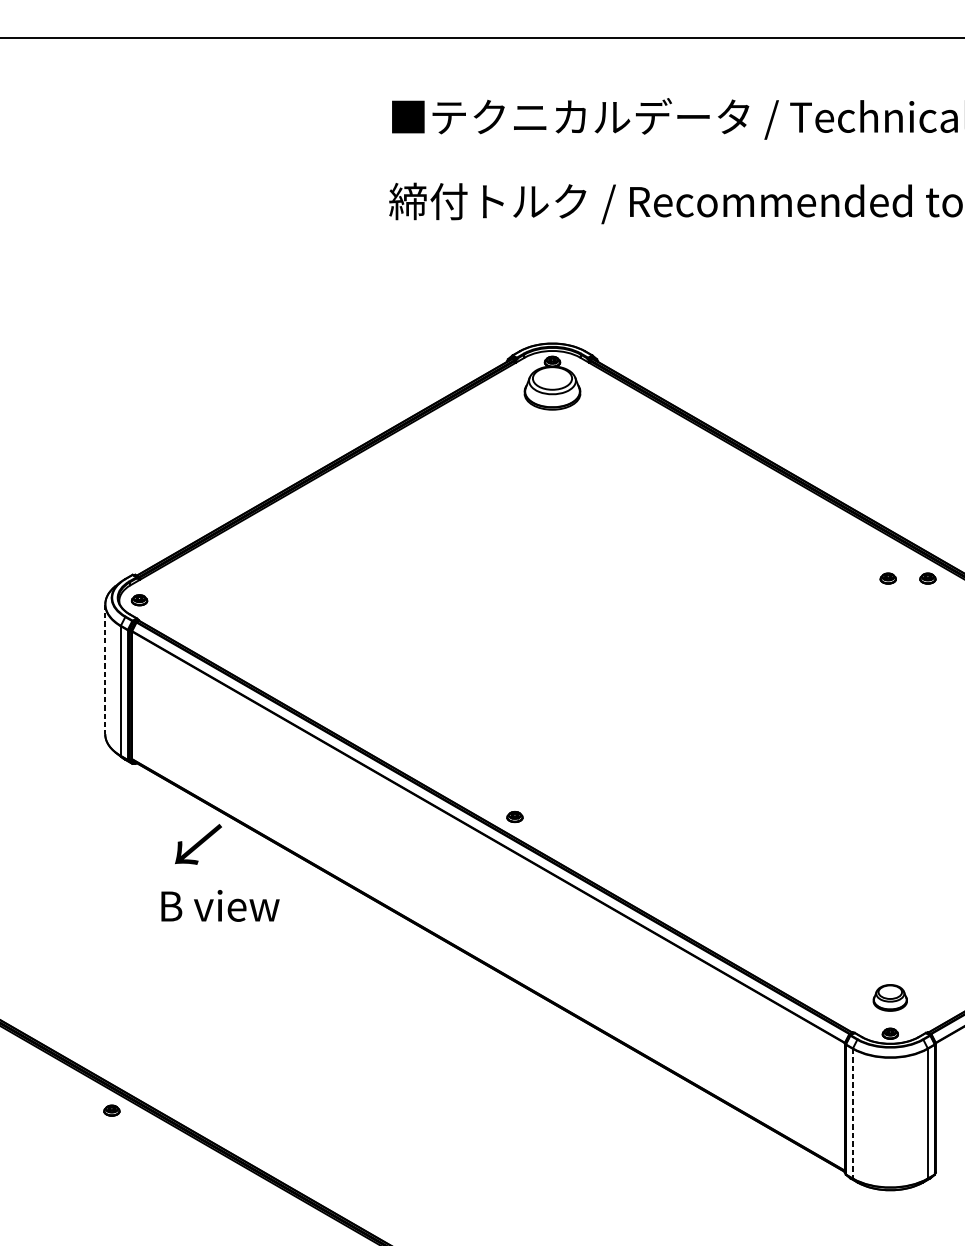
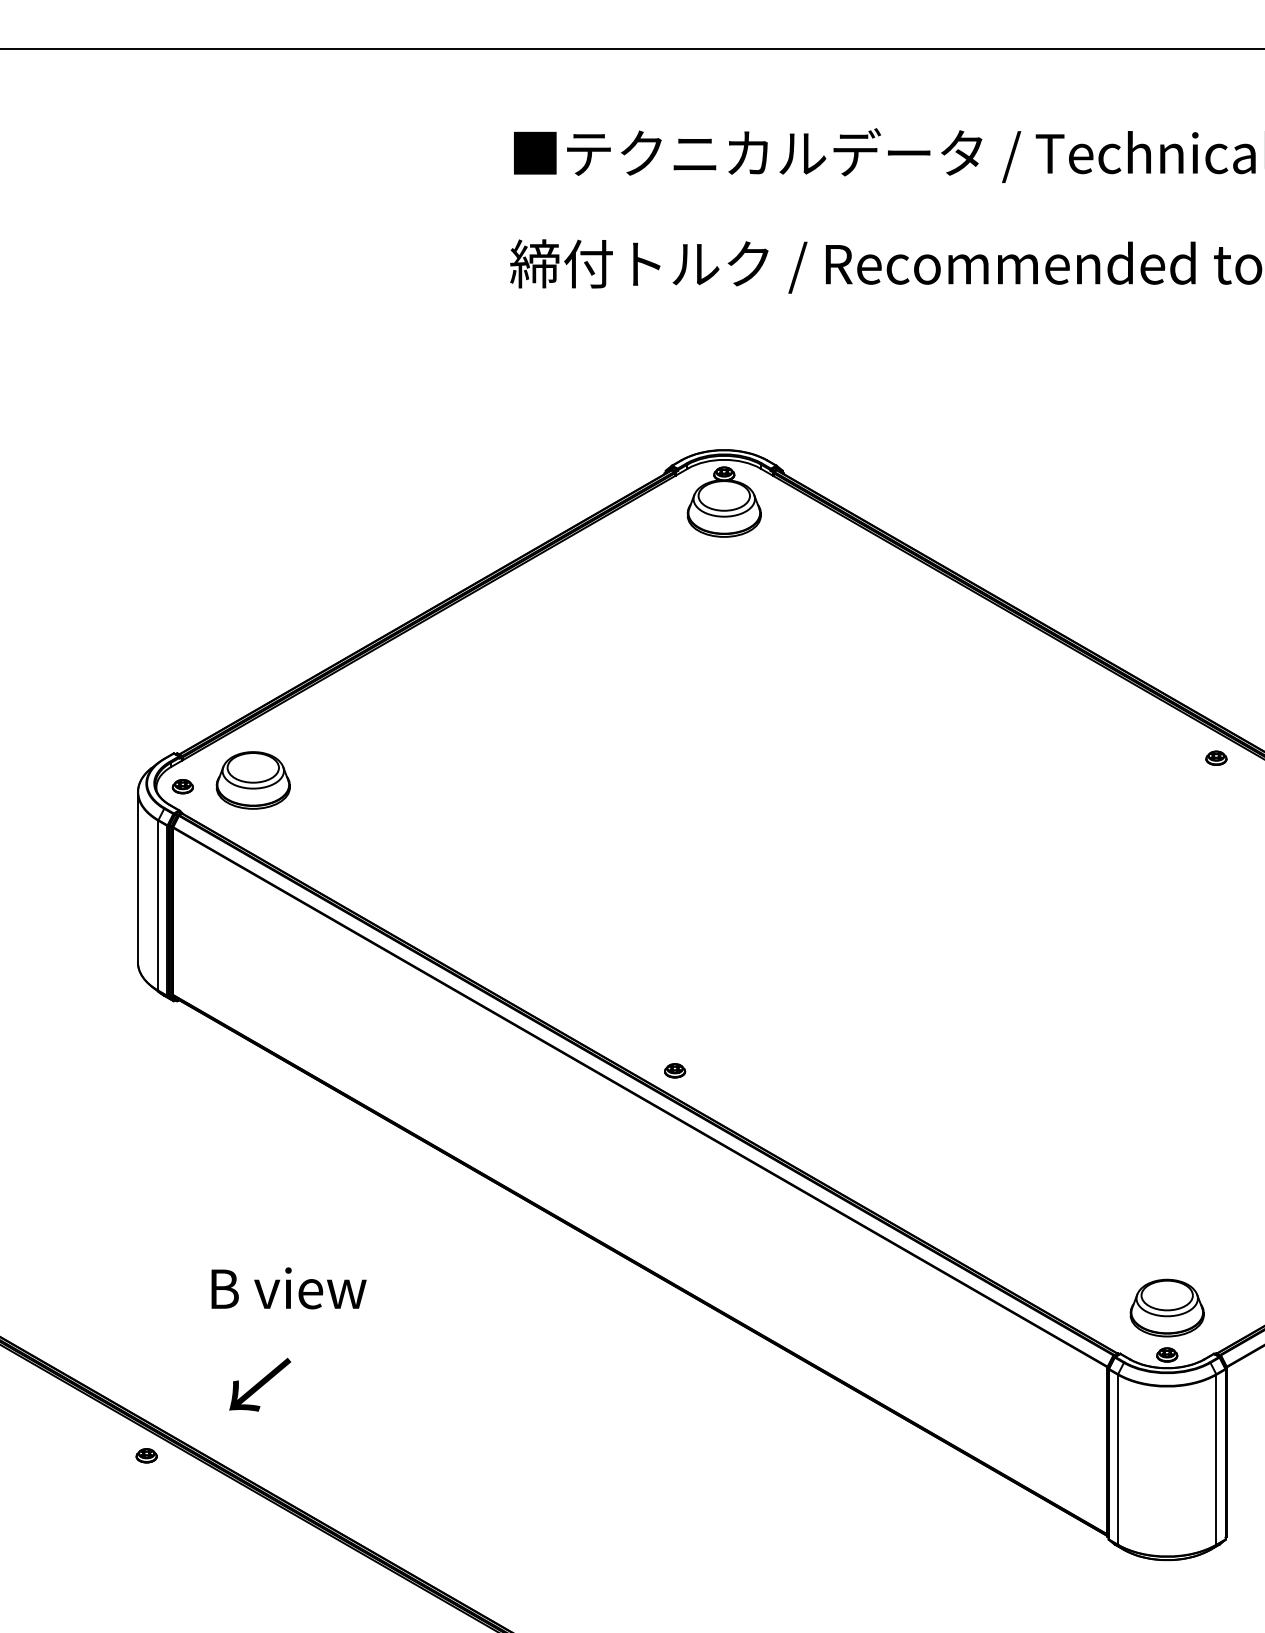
part: (888, 577) -> (1164, 757), removed
part: (192, 595) -> (252, 780), added
line: (104, 669) -> (137, 877), dashed -> solid
text: (198, 844) -> (260, 1384), moved
text: (220, 905) -> (288, 1288), moved
part: (889, 997) -> (1166, 1307), size x1.67
line: (853, 1113) -> (1118, 1459), dashed -> solid

